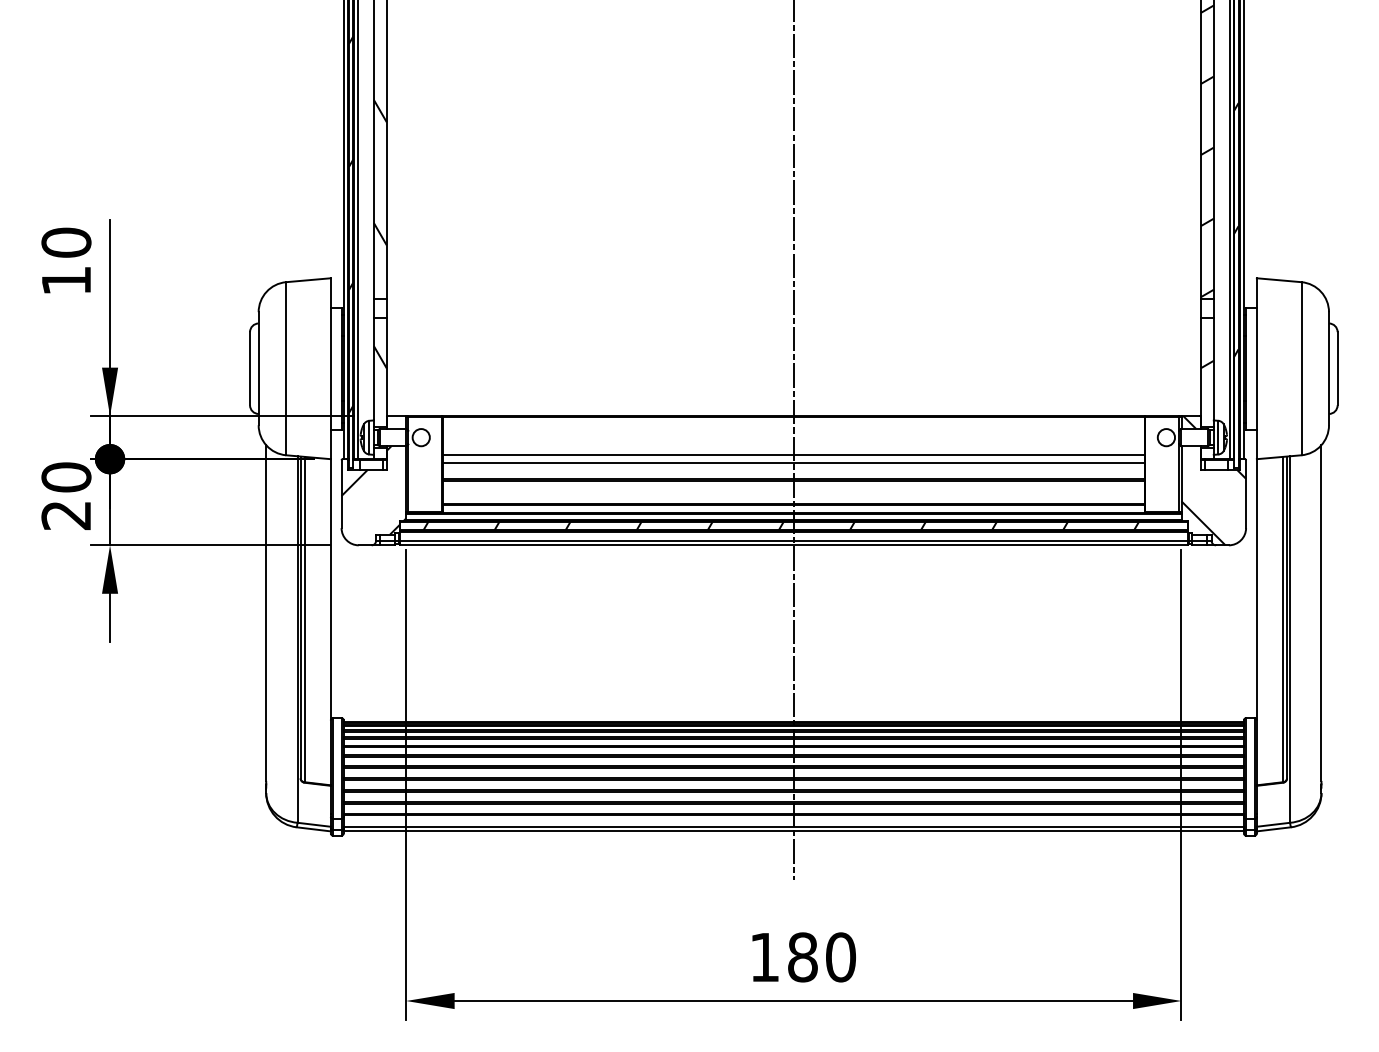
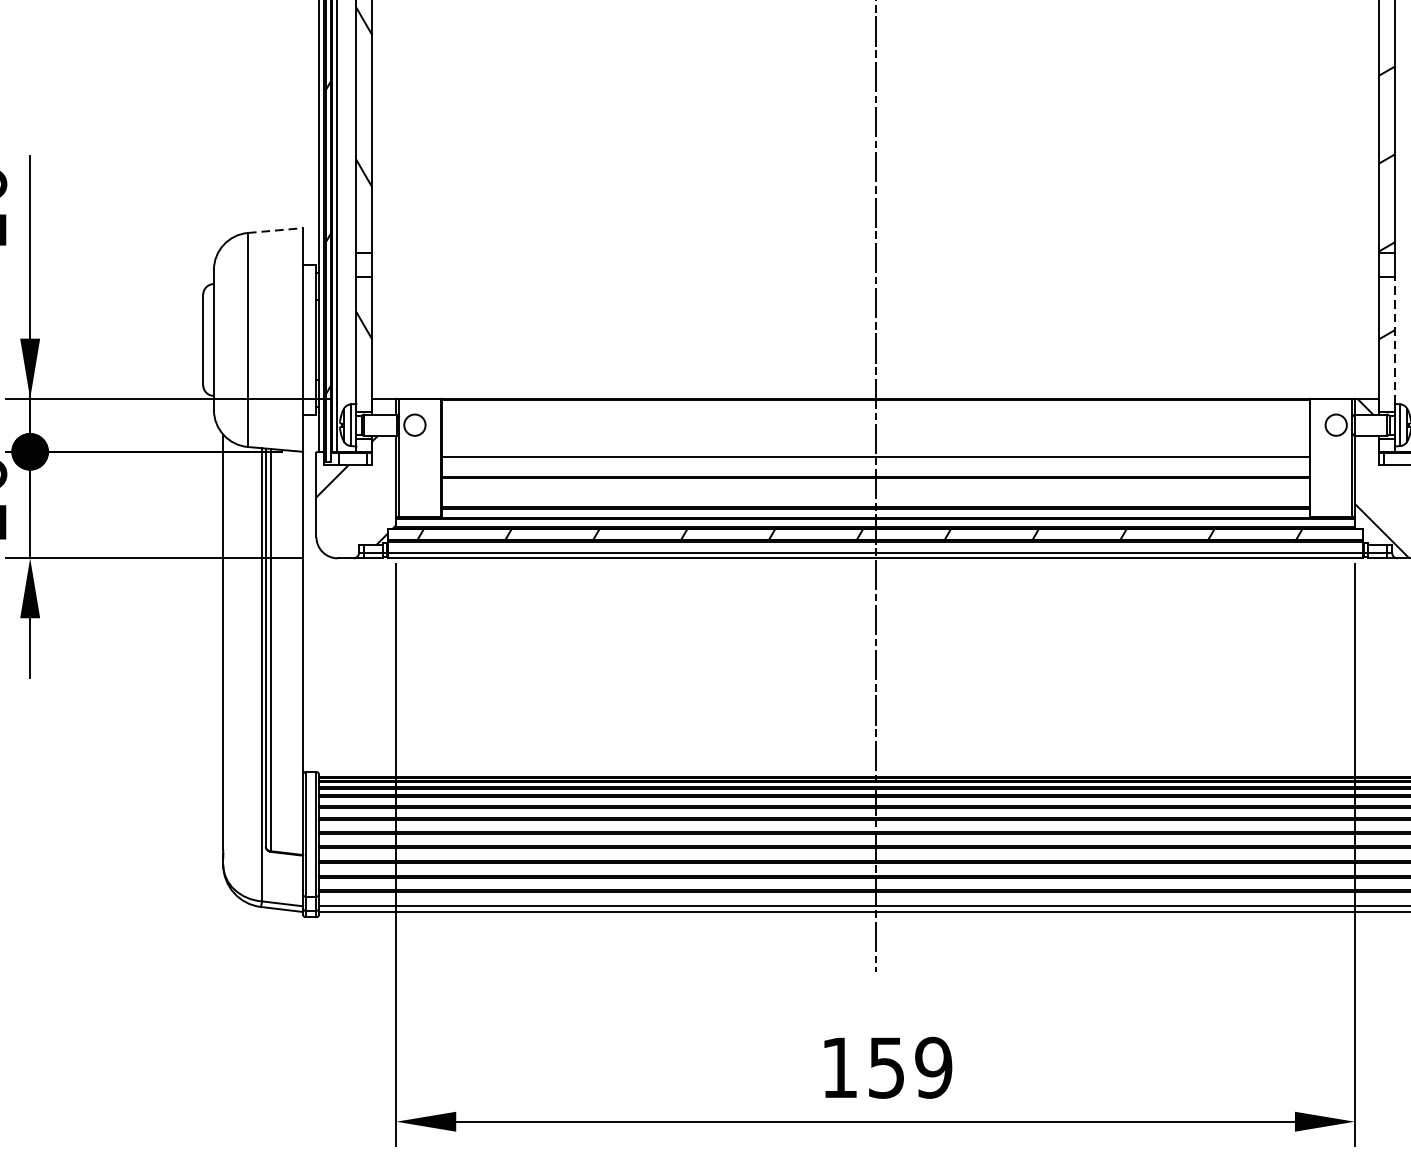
line: (309, 280) -> (276, 230), solid -> dashed
line: (1213, 368) -> (1394, 339), solid -> dashed
line: (793, 454) -> (875, 446), removed
text: (821, 957) -> (909, 1067), 180 -> 159

